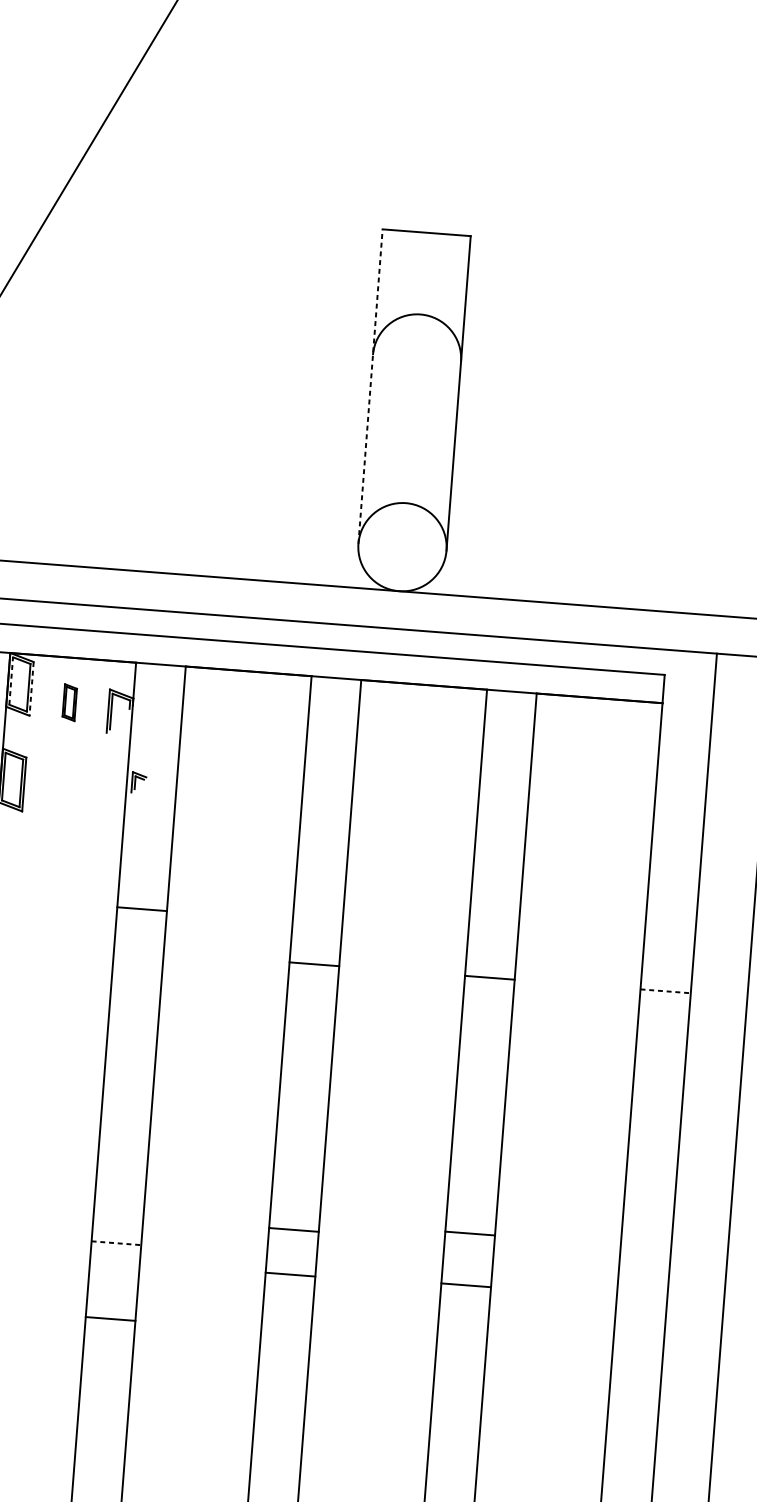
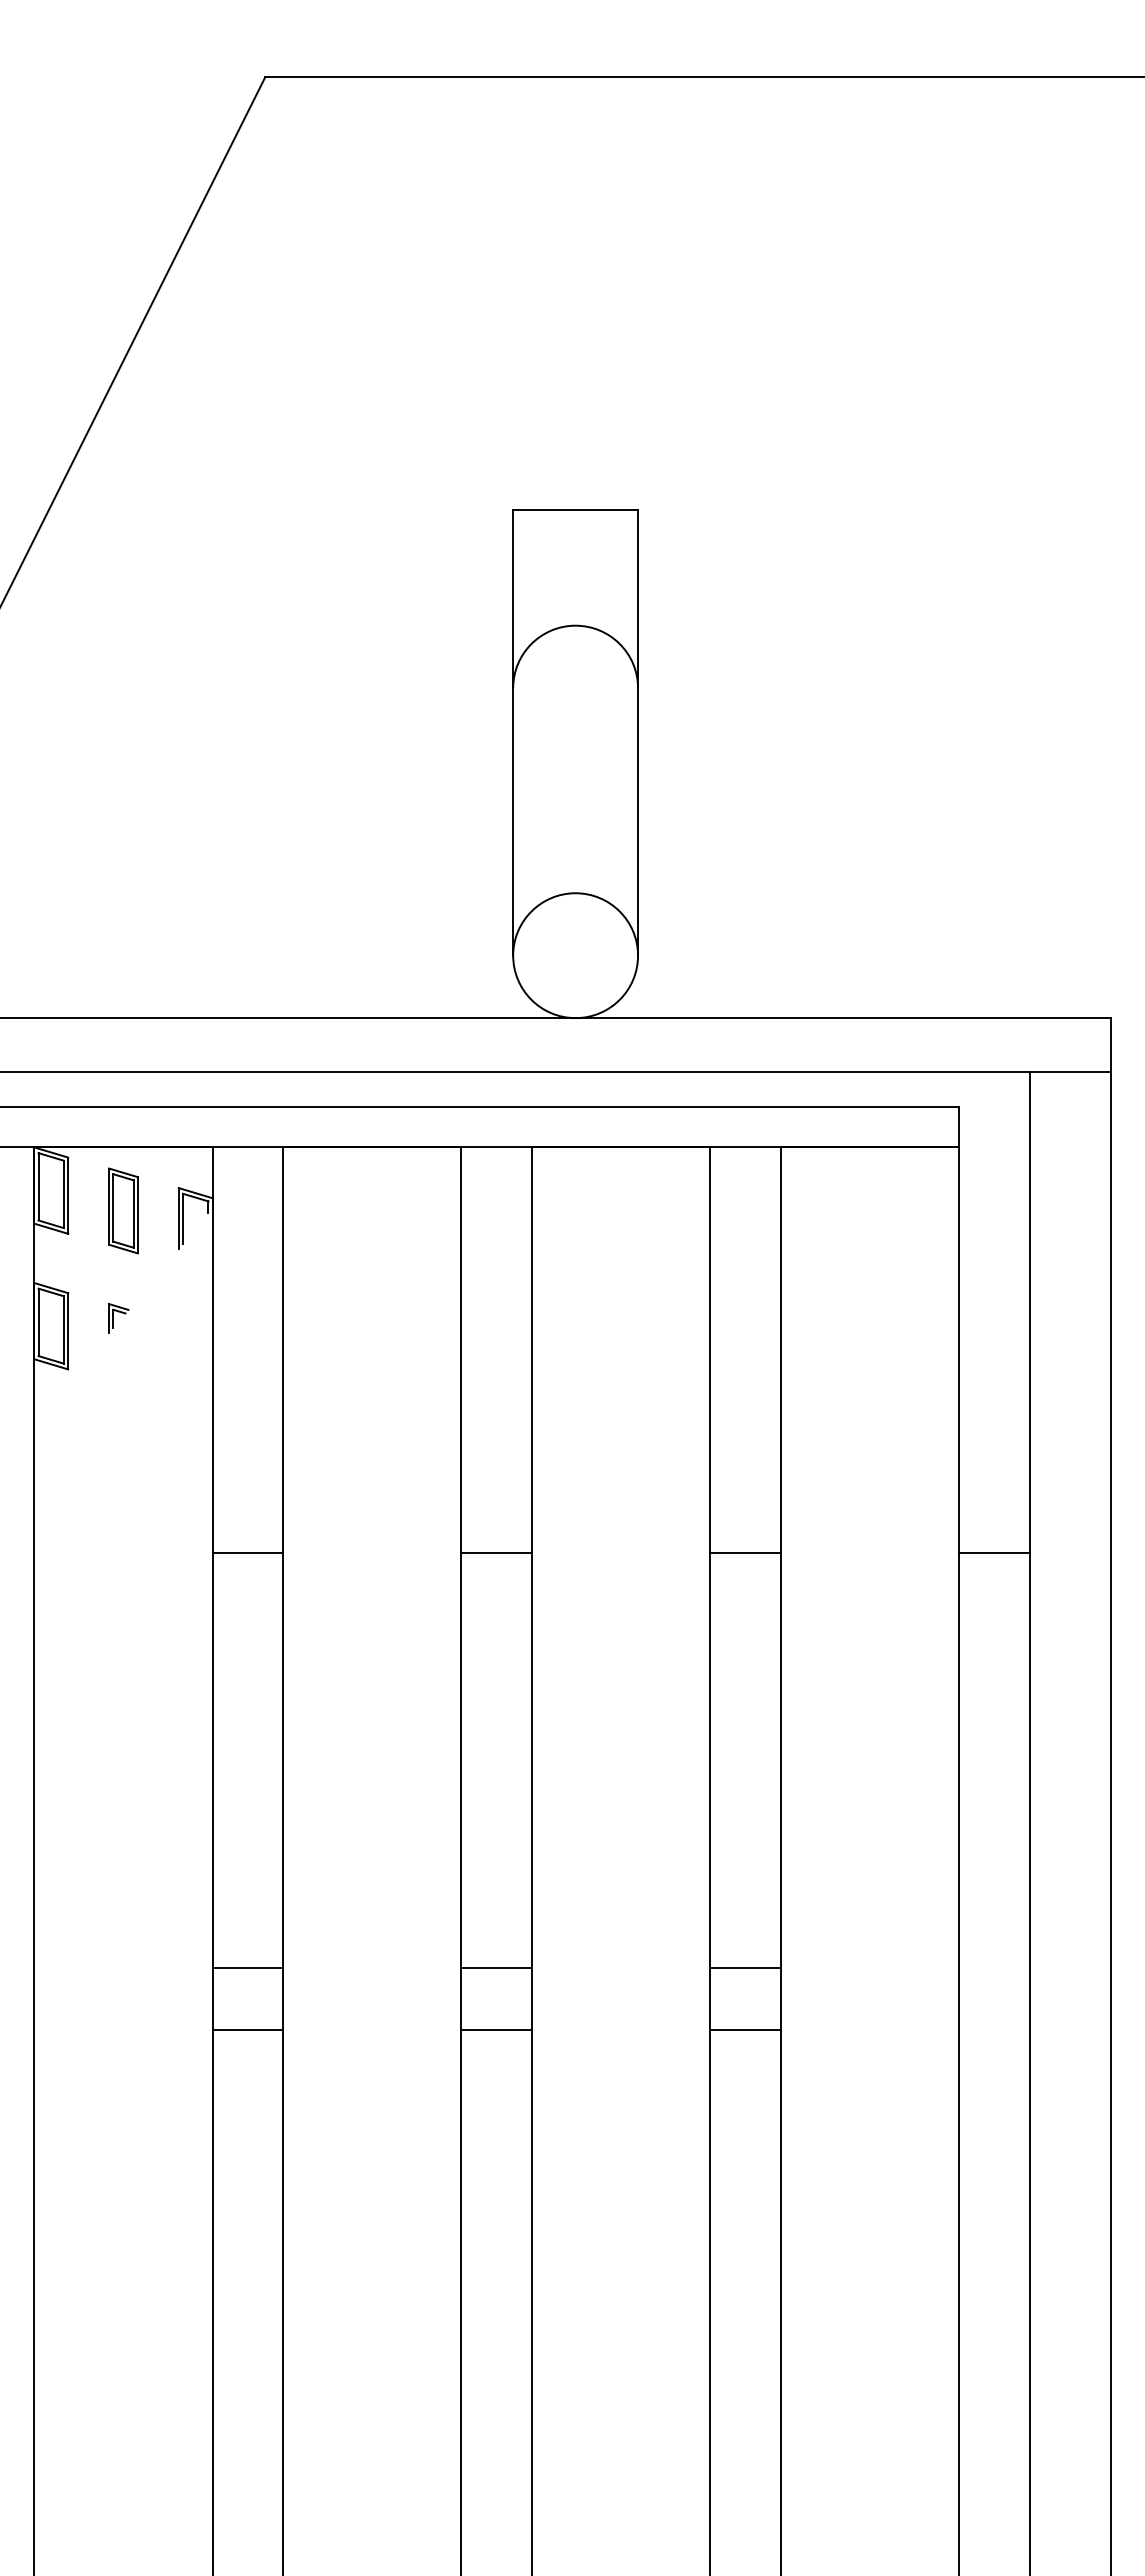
line: (370, 386) -> (513, 732), dashed -> solid
line: (11, 680) -> (38, 1186), dashed -> solid
line: (31, 689) -> (68, 1196), dashed -> solid
part: (69, 702) -> (123, 1210), size x1.67
part: (138, 782) -> (118, 1318), moved
line: (141, 909) -> (247, 1553), moved
line: (665, 991) -> (994, 1553), dashed -> solid
line: (293, 1229) -> (496, 1967), moved
line: (470, 1233) -> (745, 1967), moved
line: (116, 1242) -> (248, 1967), dashed -> solid
line: (290, 1274) -> (496, 2030), moved
line: (466, 1285) -> (745, 2030), moved
line: (110, 1319) -> (247, 2030), moved

